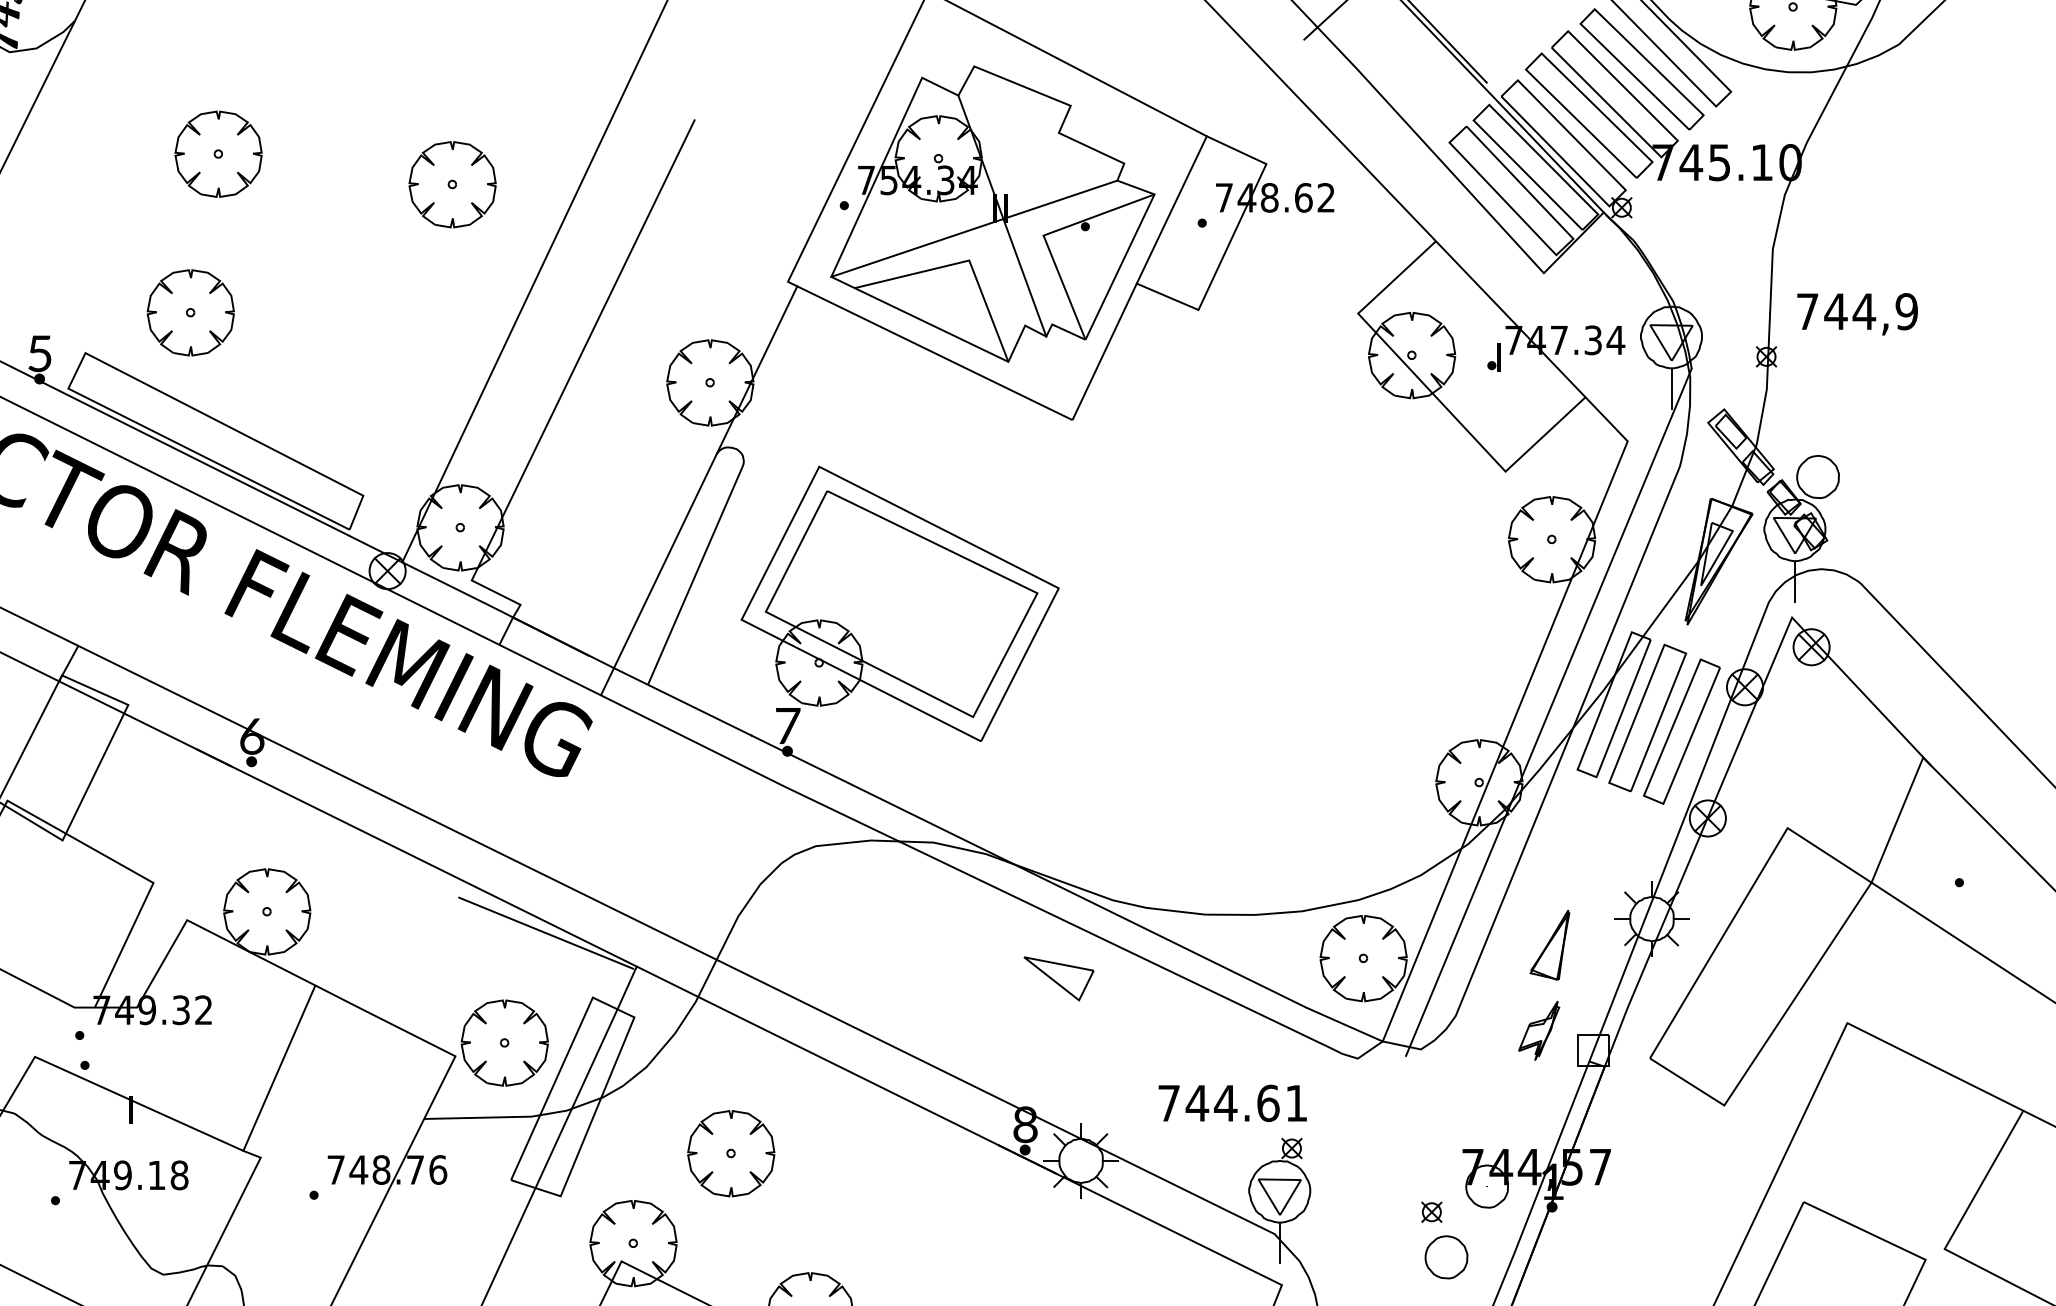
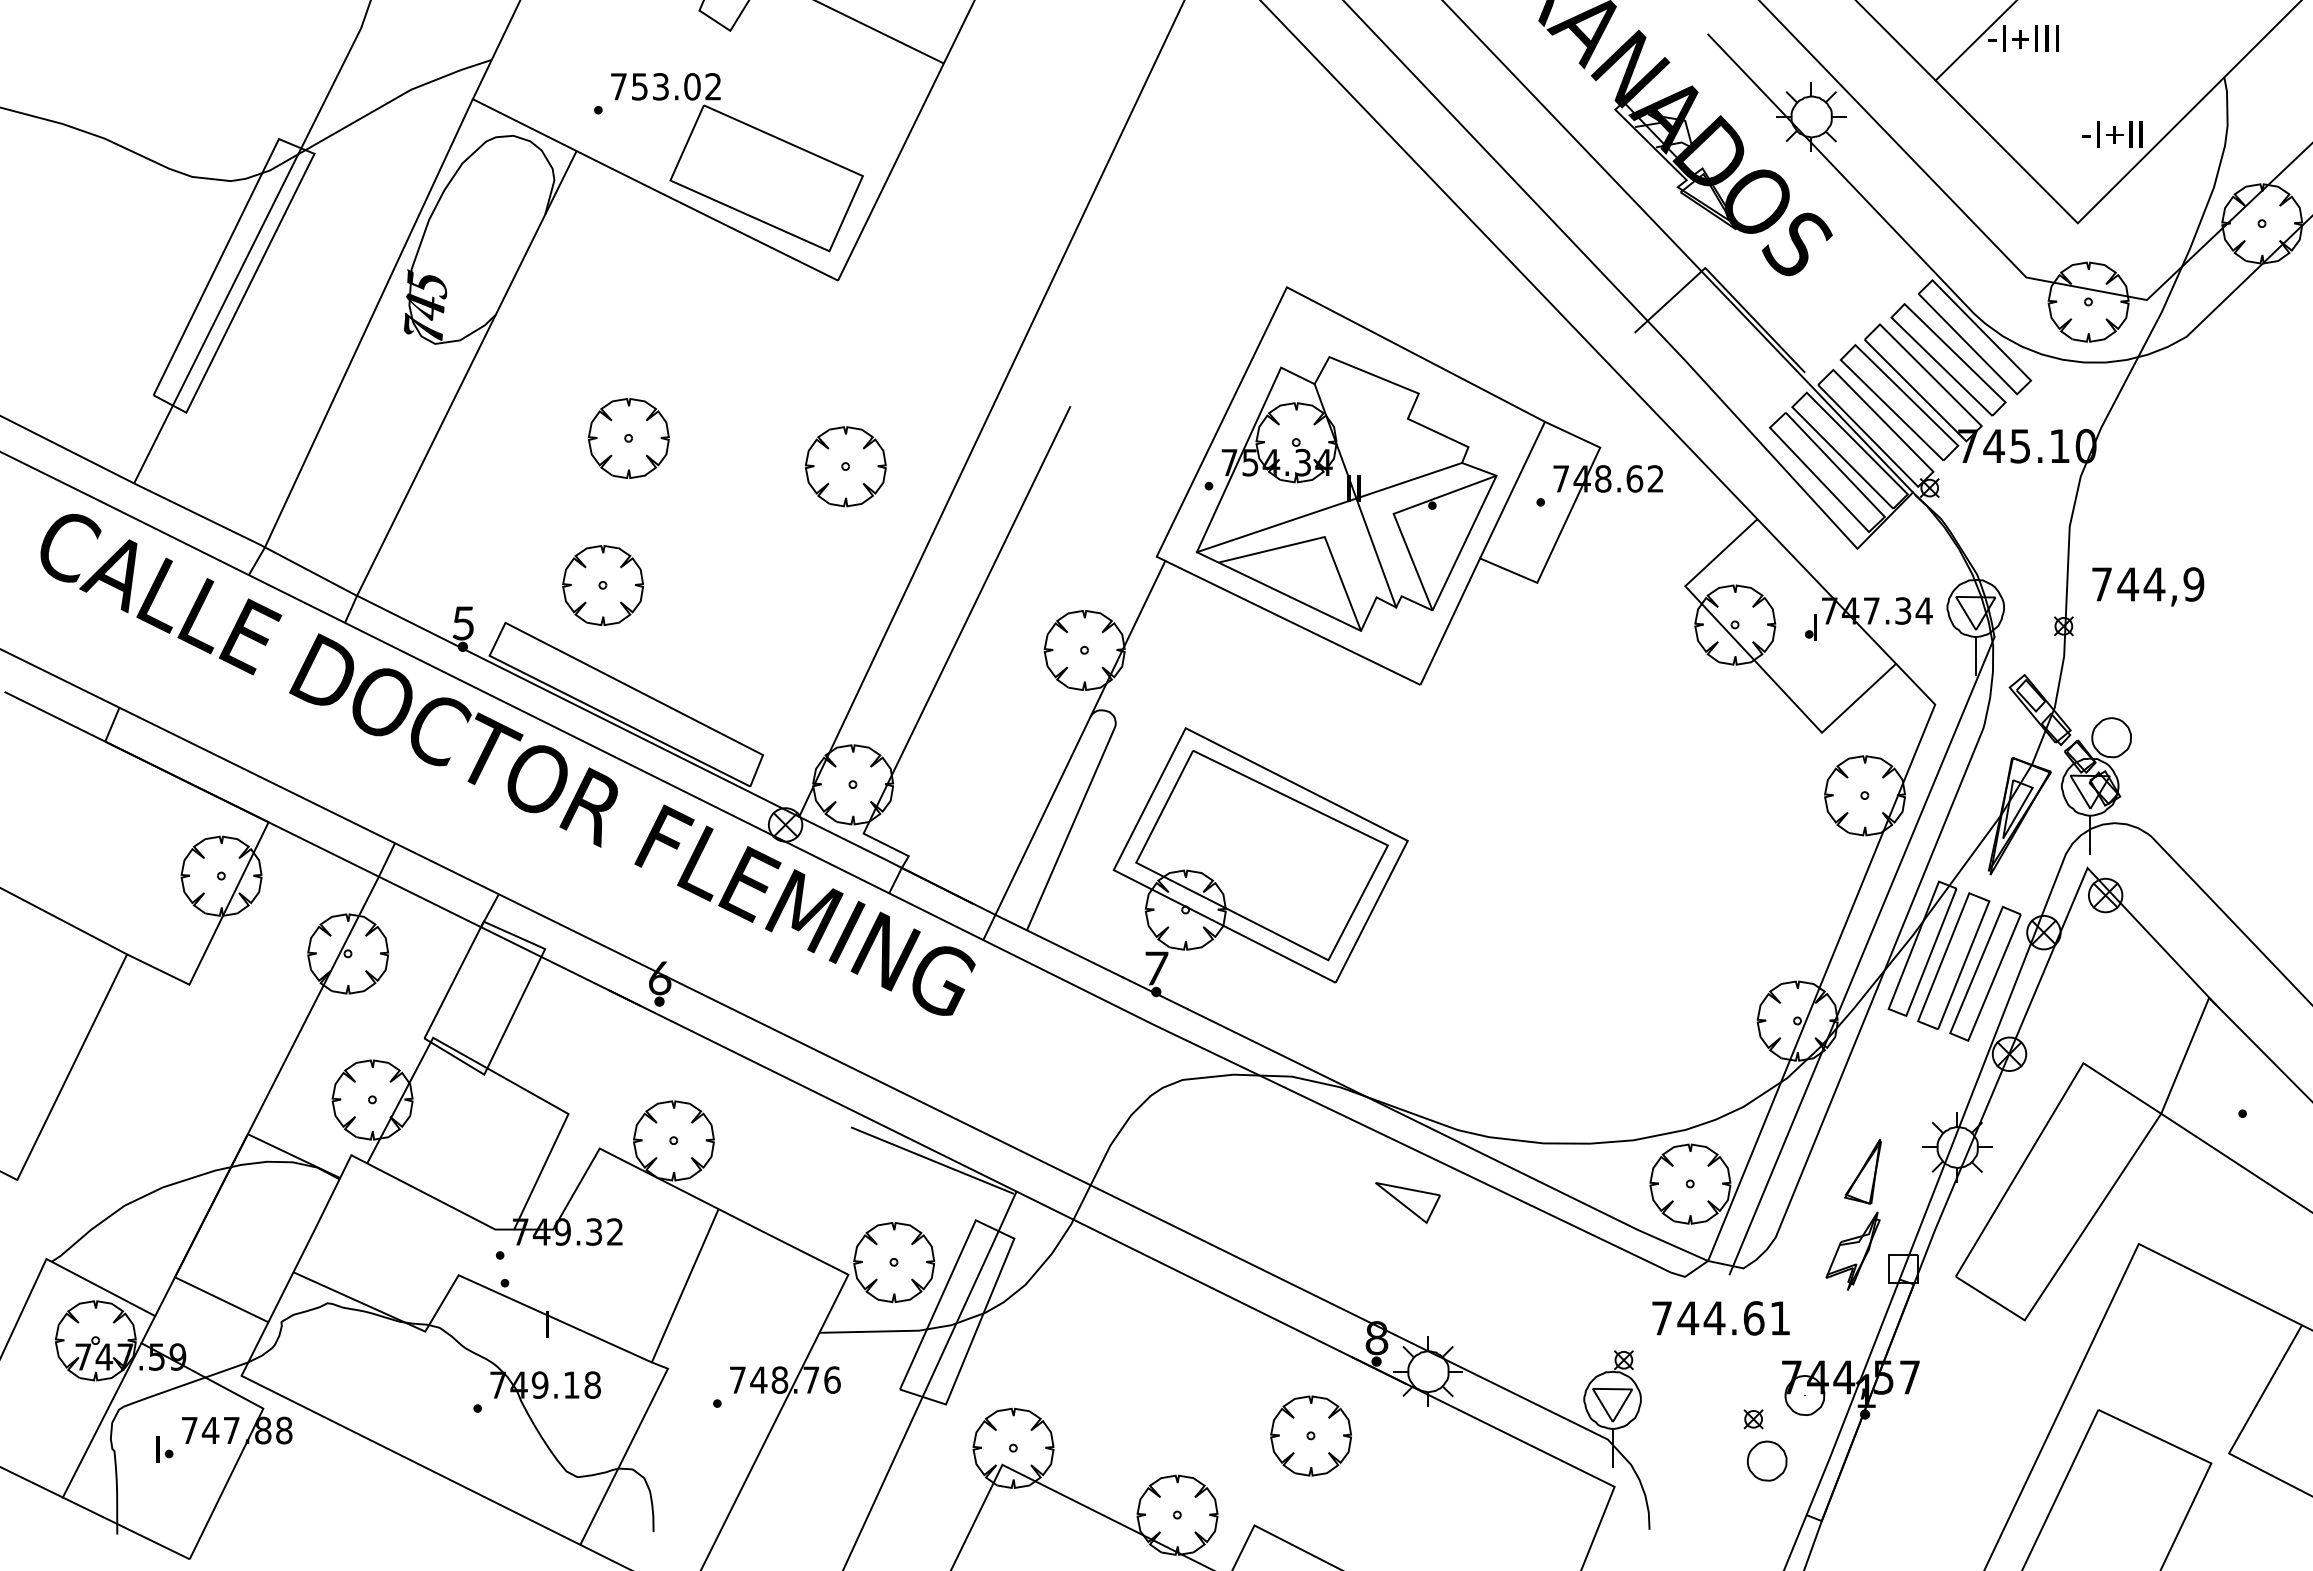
part: (1538, 1030) -> (1852, 1250), size x1.43
text: (1232, 1103) -> (1720, 1318), moved
part: (730, 1153) -> (1310, 1435), moved

